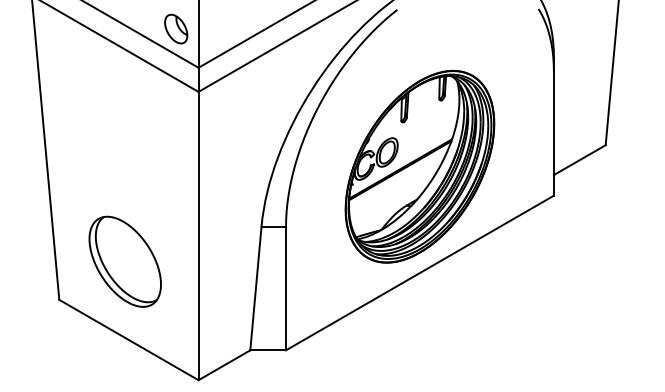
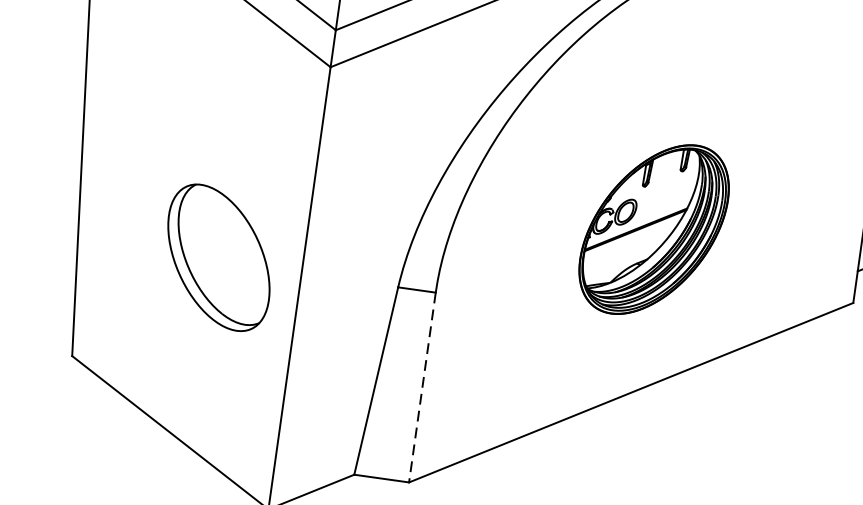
part: (419, 166) -> (653, 229), size x0.6
part: (124, 261) -> (217, 257), moved
line: (286, 288) -> (423, 387), solid -> dashed

